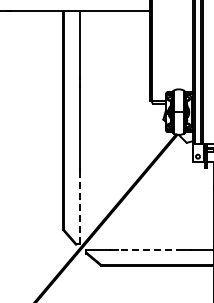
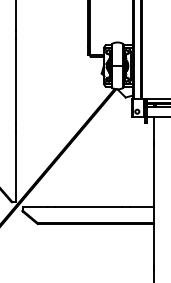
line: (79, 210) -> (15, 167), dashed -> solid
line: (150, 249) -> (88, 207), dashed -> solid

